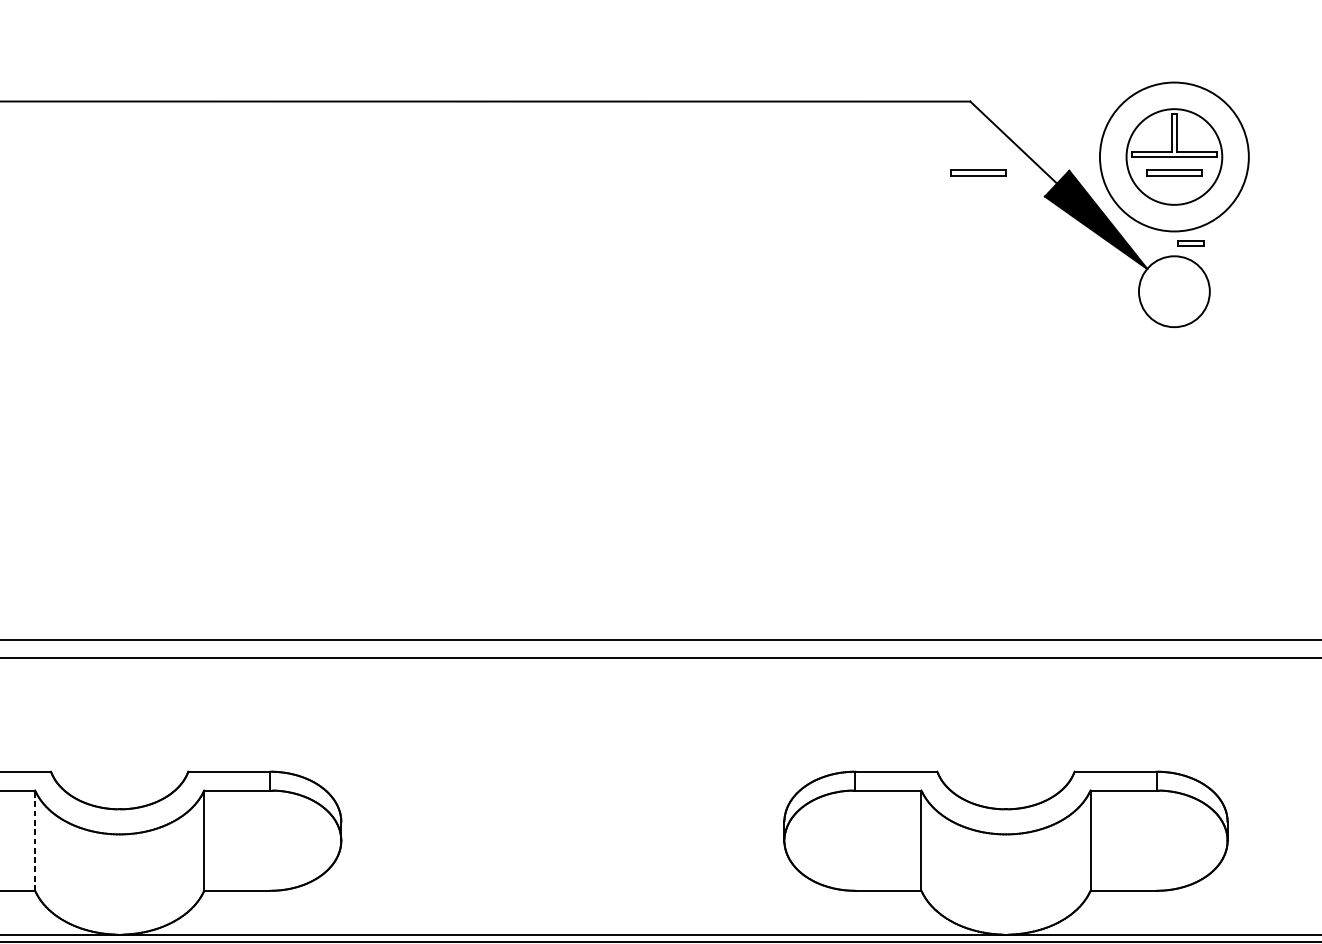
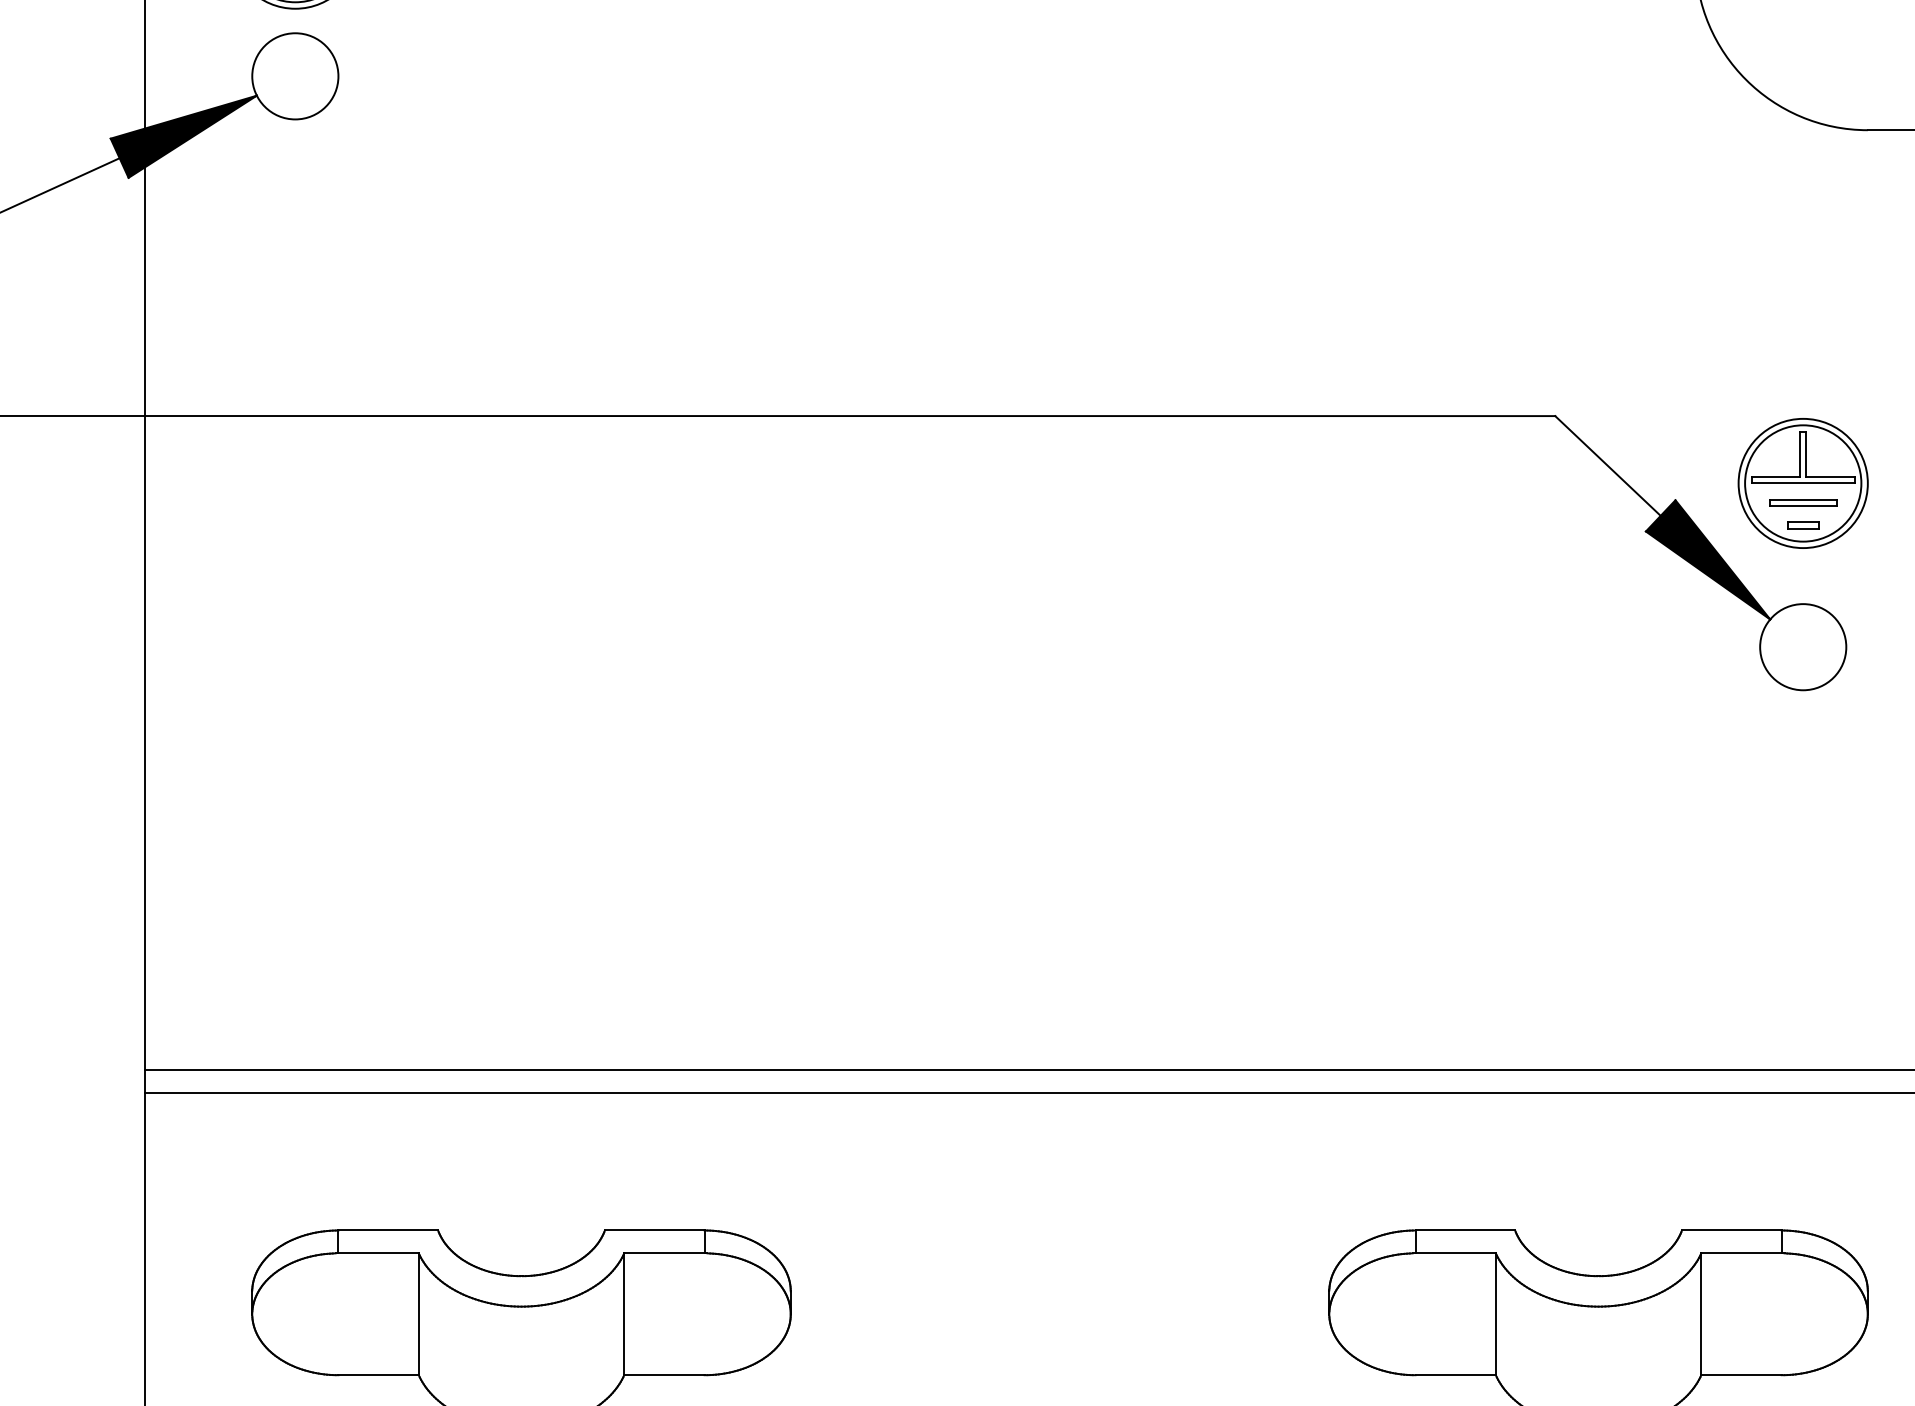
circle: (1173, 157) -> (1802, 483), size x0.71
part: (978, 172) -> (1565, 502), removed
part: (1191, 243) -> (1803, 525), moved
line: (34, 840) -> (418, 1314), dashed -> solid

